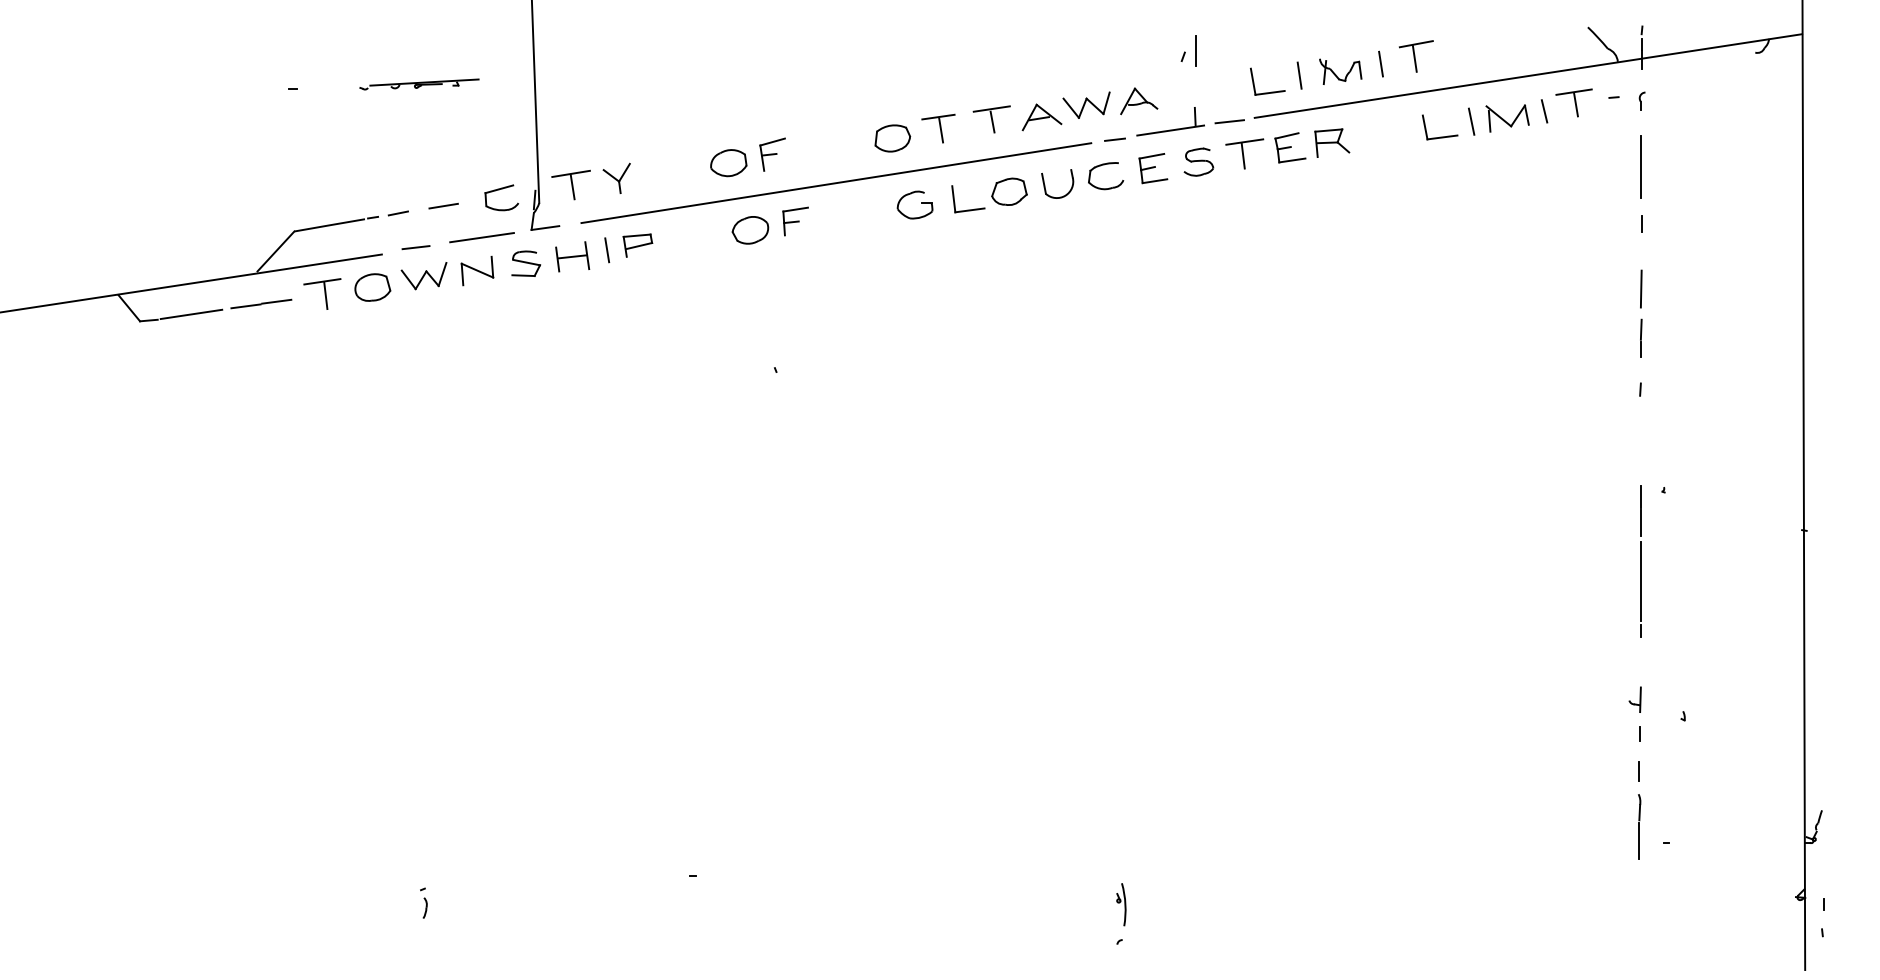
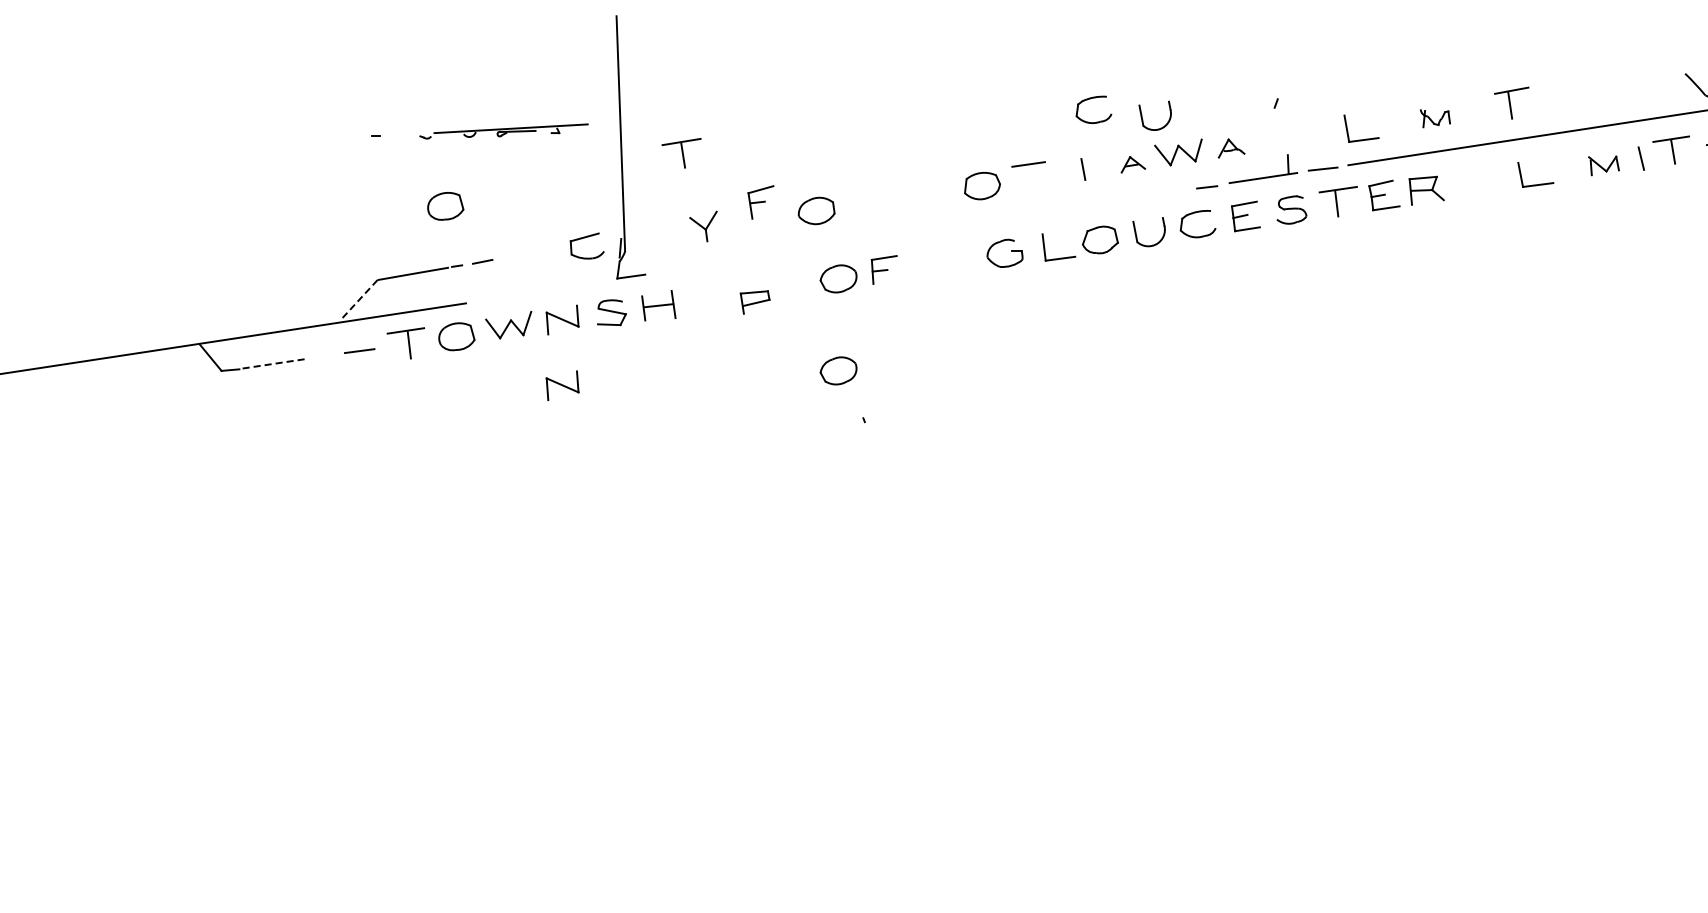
line: (1195, 50) -> (1288, 97), removed
part: (1001, 52) -> (1092, 99), added
line: (1380, 63) -> (1475, 110), removed
part: (1051, 70) -> (1142, 117), added
part: (1340, 71) -> (1435, 118), size x0.7
line: (1299, 75) -> (1393, 122), removed
part: (419, 84) -> (504, 131), size x1.4
part: (1139, 101) -> (1231, 148), size x0.7
line: (991, 108) -> (1082, 155), removed
part: (1041, 117) -> (1132, 164), size x0.6
part: (1507, 118) -> (1603, 165), size x0.7
line: (1471, 121) -> (1567, 168), removed
line: (941, 130) -> (1031, 177), removed
part: (772, 154) -> (760, 202), moved
part: (361, 158) -> (445, 206), added
line: (836, 183) -> (925, 231), removed
part: (570, 184) -> (680, 152), moved
line: (443, 205) -> (528, 253), removed
line: (481, 237) -> (566, 286), removed
part: (637, 245) -> (754, 302), moved
line: (415, 247) -> (499, 296), removed
line: (607, 250) -> (694, 299), removed
line: (275, 251) -> (358, 300), solid -> dashed
line: (245, 306) -> (328, 355), removed
line: (191, 314) -> (273, 364), solid -> dashed
part: (750, 321) -> (838, 371), added
part: (477, 336) -> (562, 386), added

